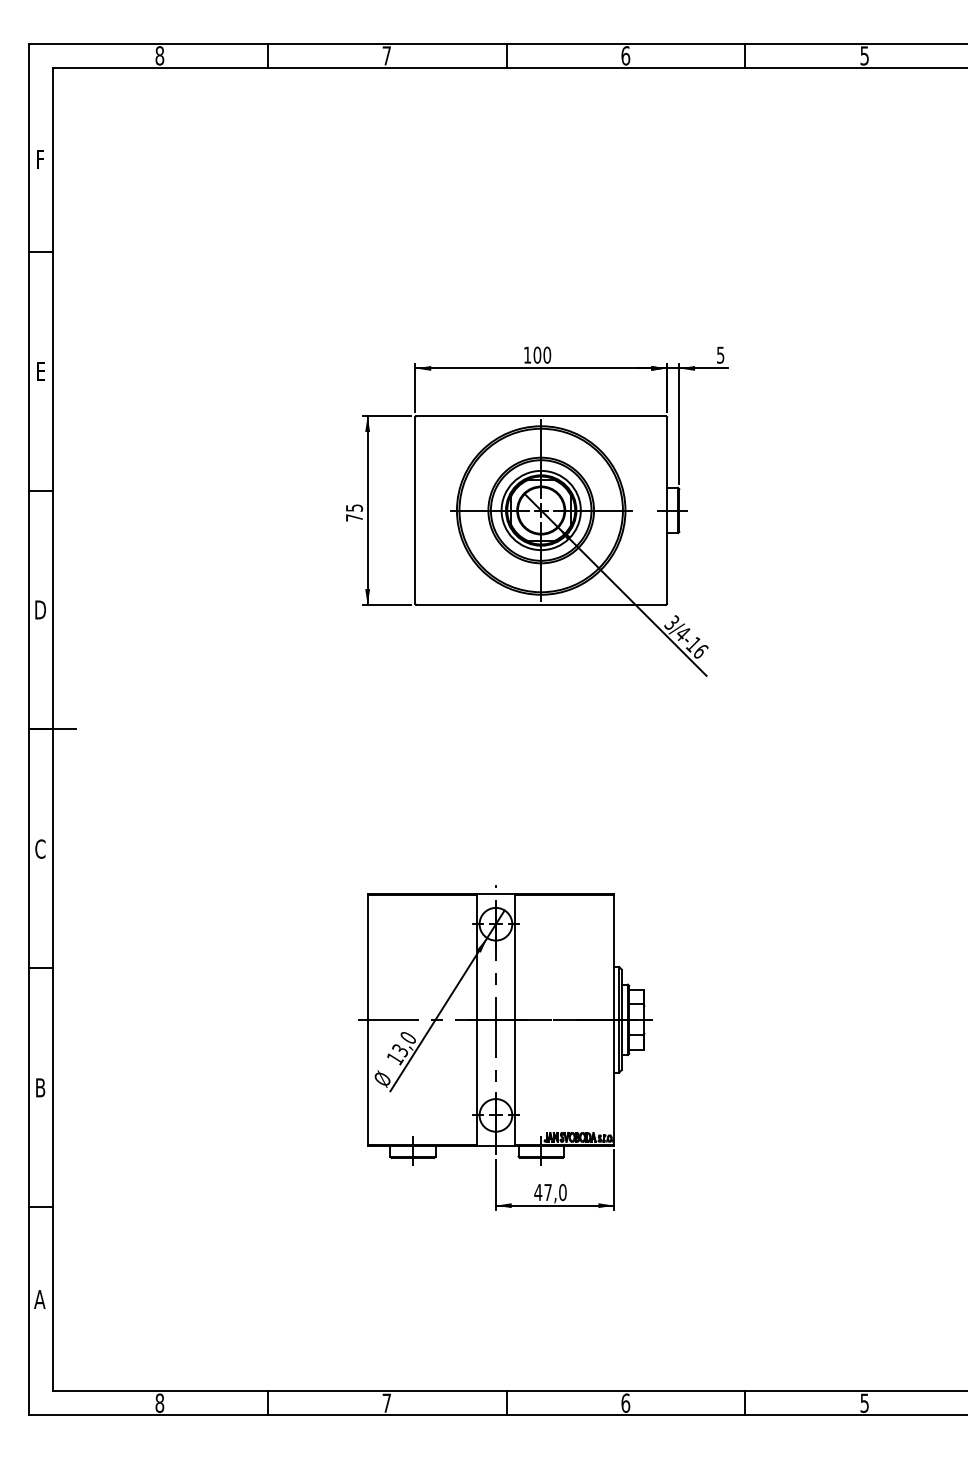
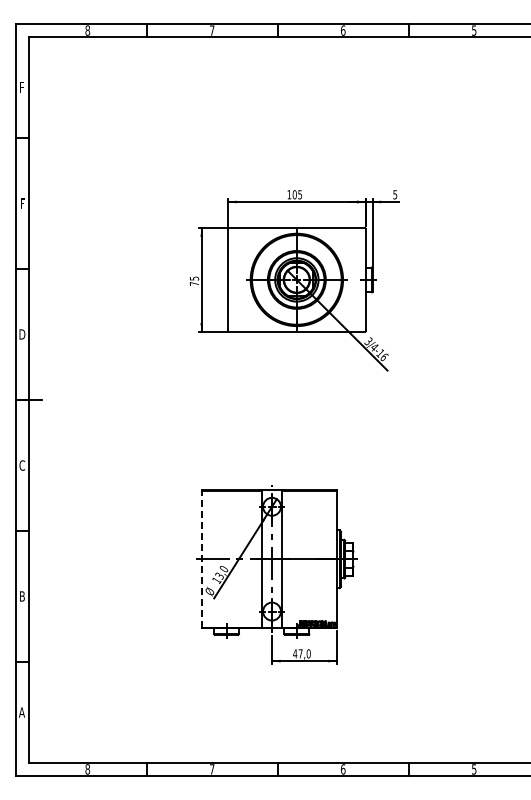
text: (547, 354) -> (300, 194), 100 -> 105
text: (40, 371) -> (22, 203), E -> F
line: (367, 1020) -> (201, 559), solid -> dashed

